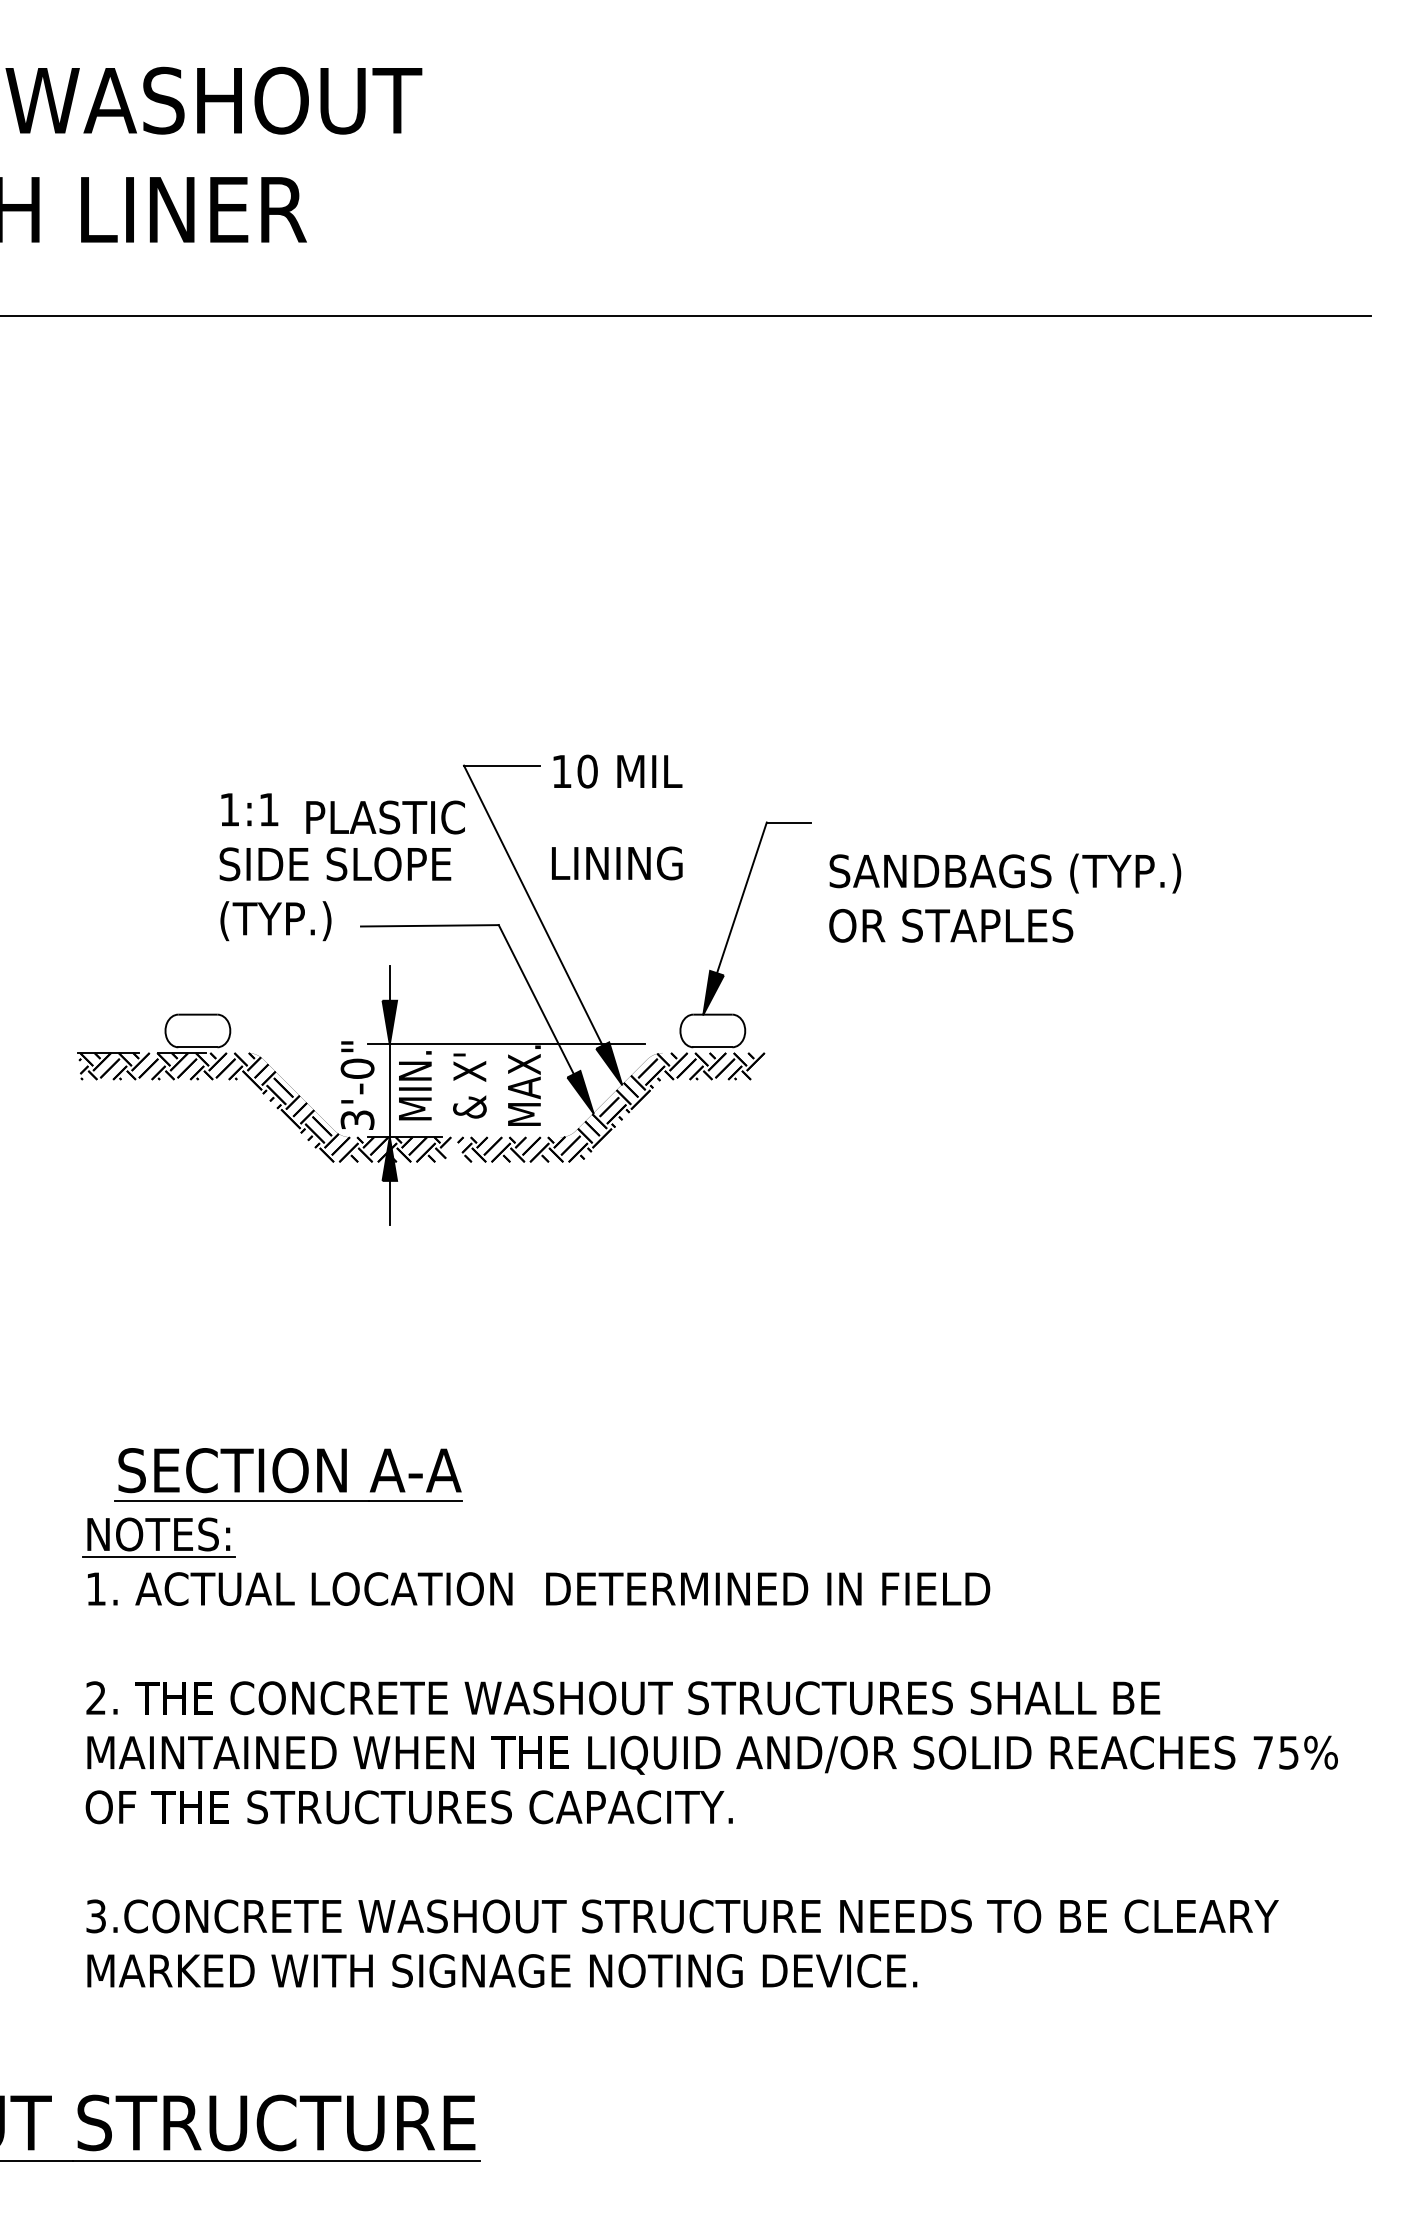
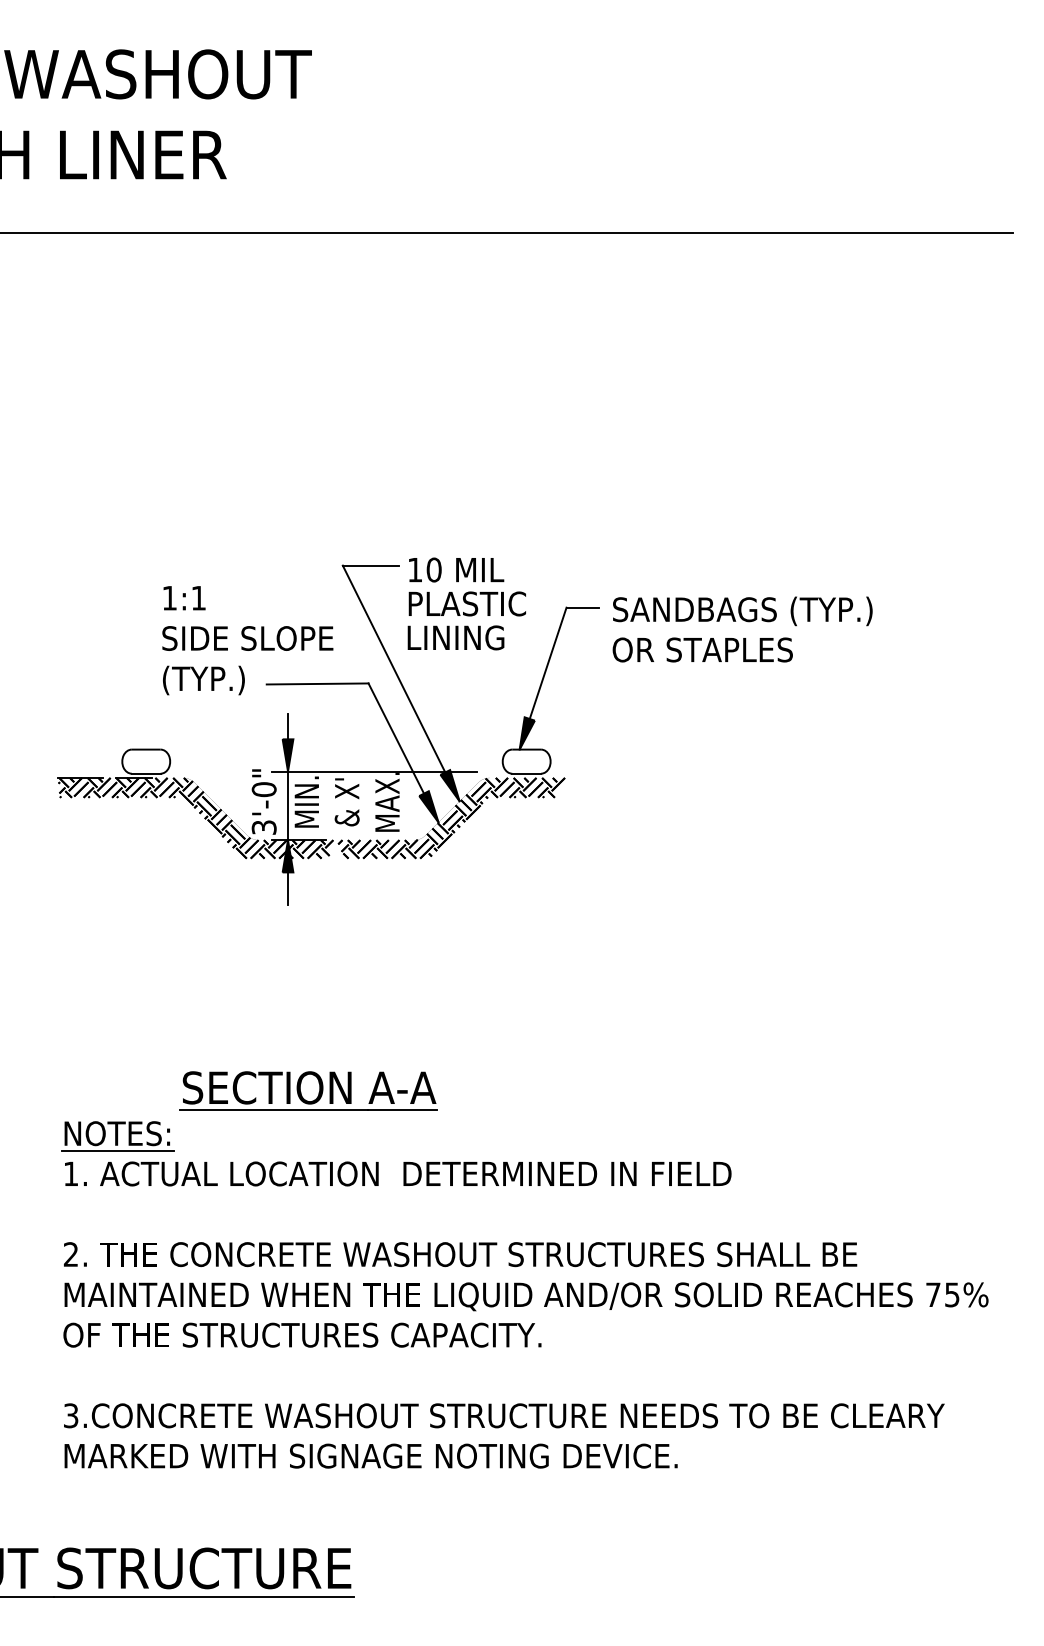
text: (385, 817) -> (467, 603), moved
text: (1005, 897) -> (742, 629), moved
part: (288, 1474) -> (308, 1090), moved

